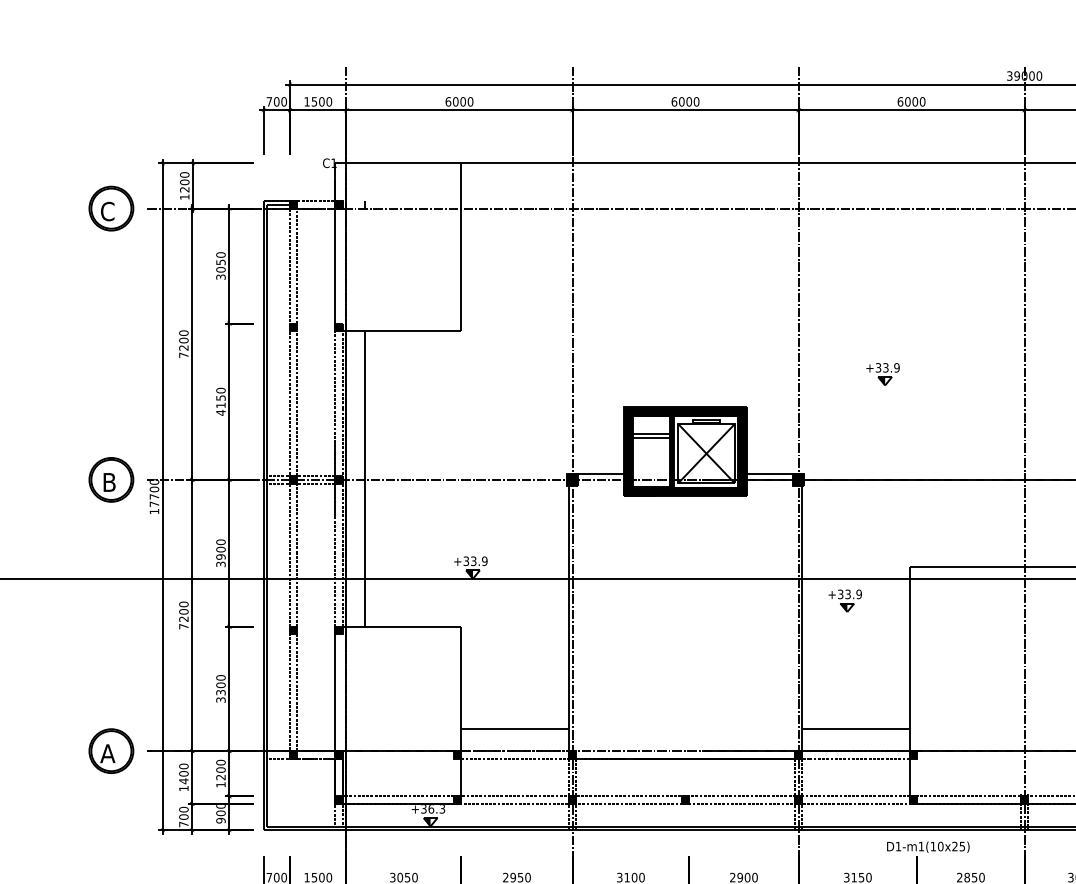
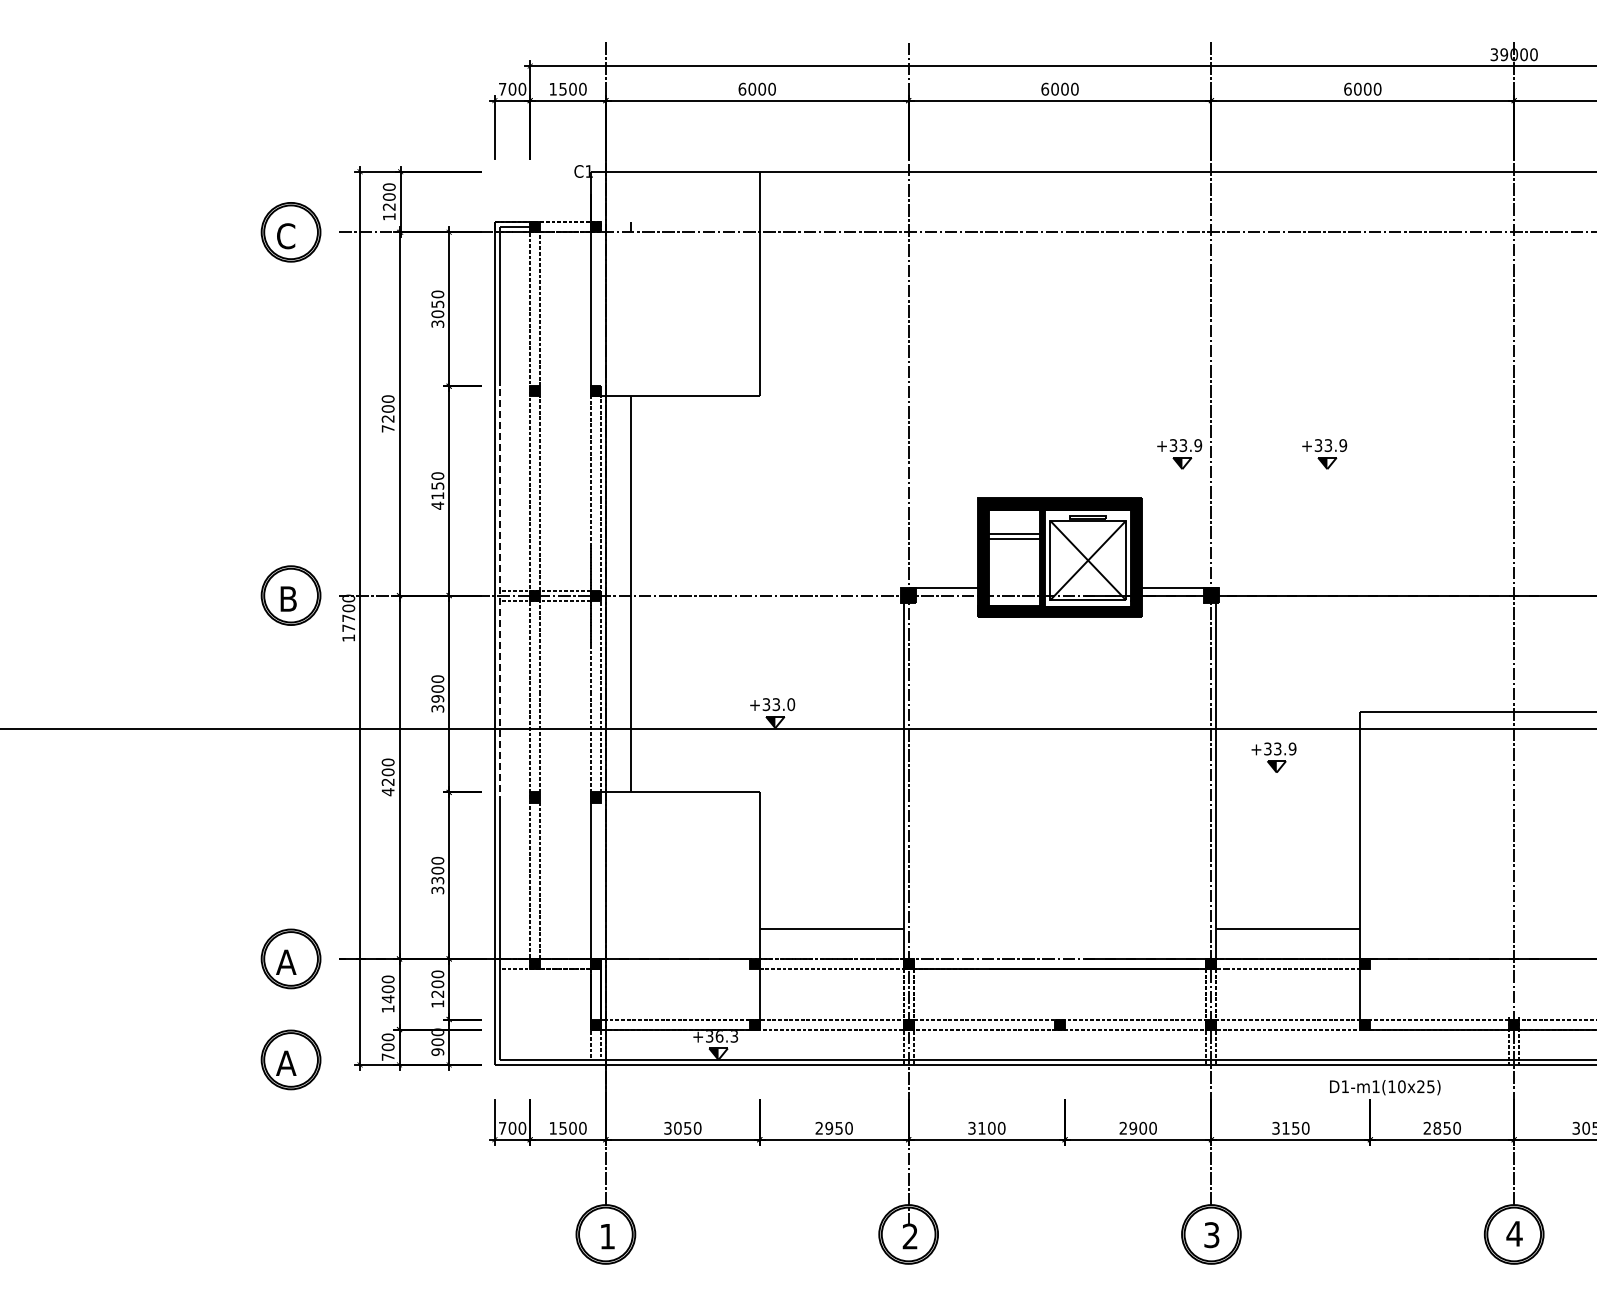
part: (774, 374) -> (1179, 454), added
line: (267, 478) -> (499, 593), solid -> dashed
text: (484, 561) -> (790, 704), +33.9 -> +33.0
text: (183, 626) -> (387, 792), 7200 -> 4200
part: (110, 826) -> (290, 1059), added

